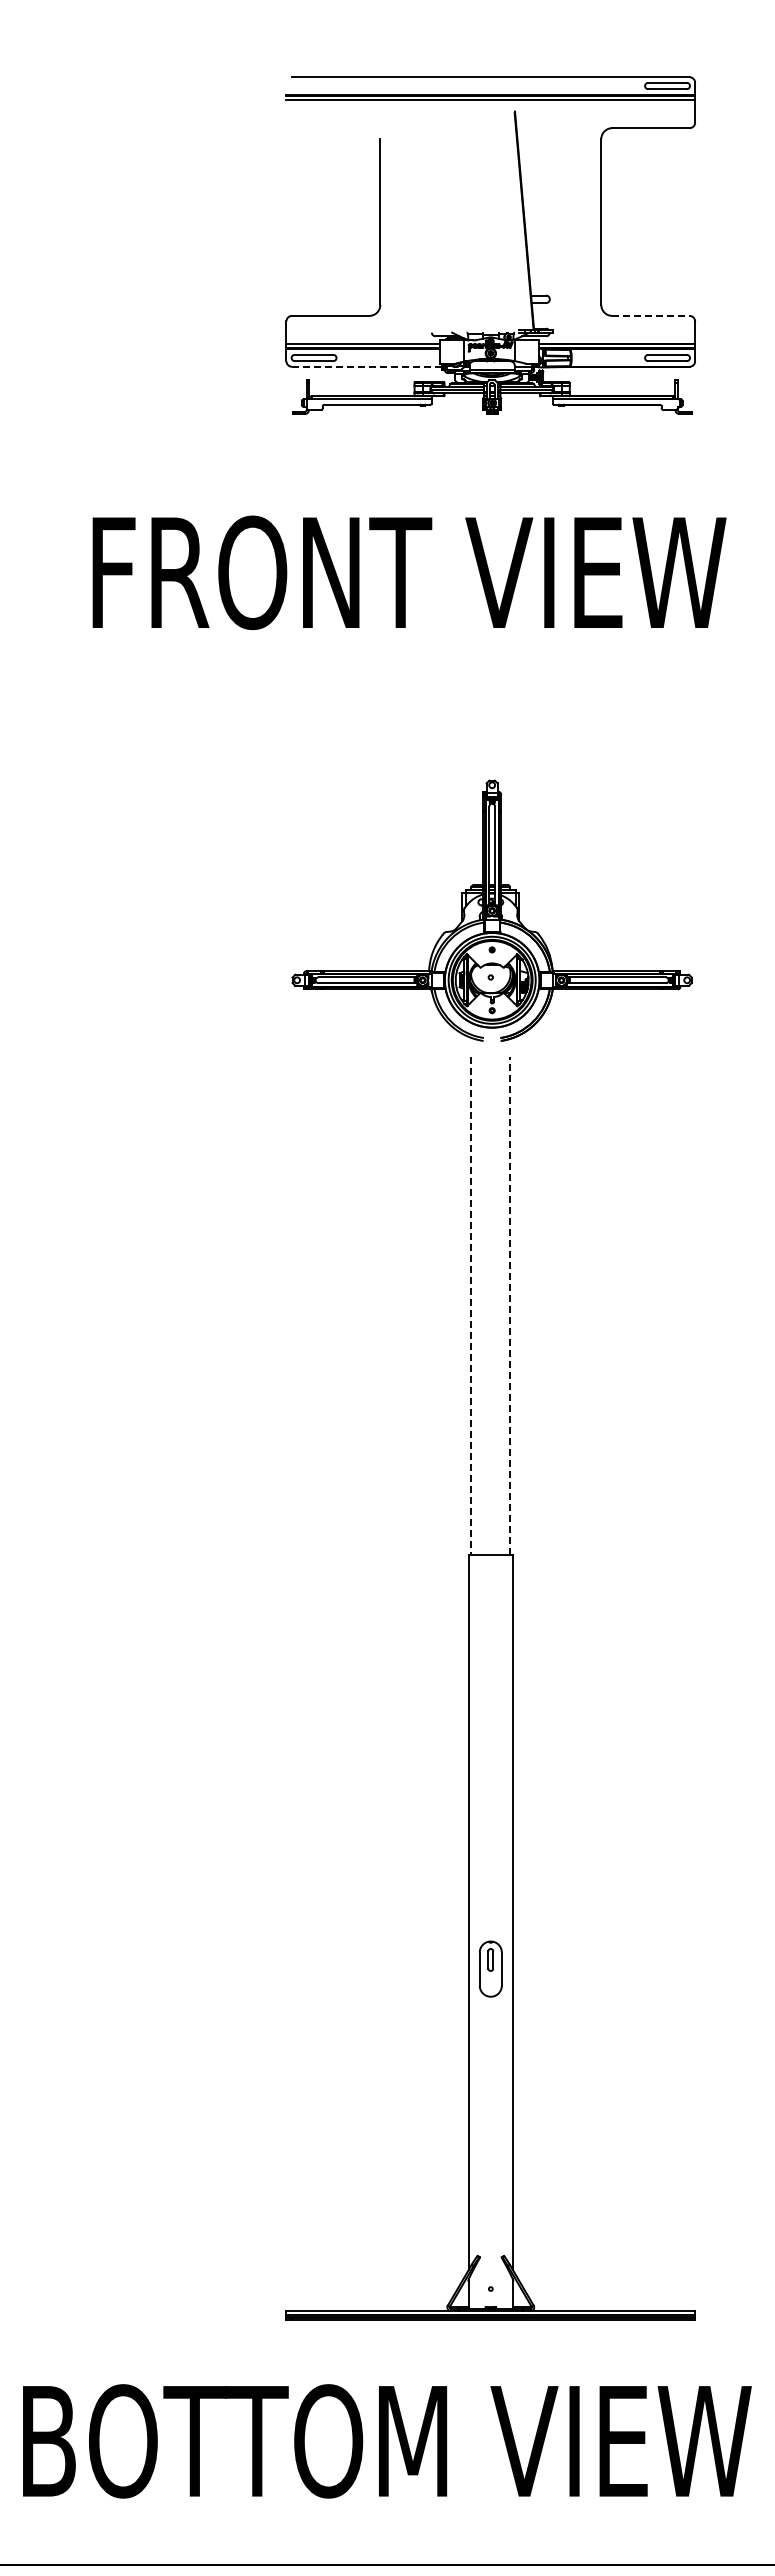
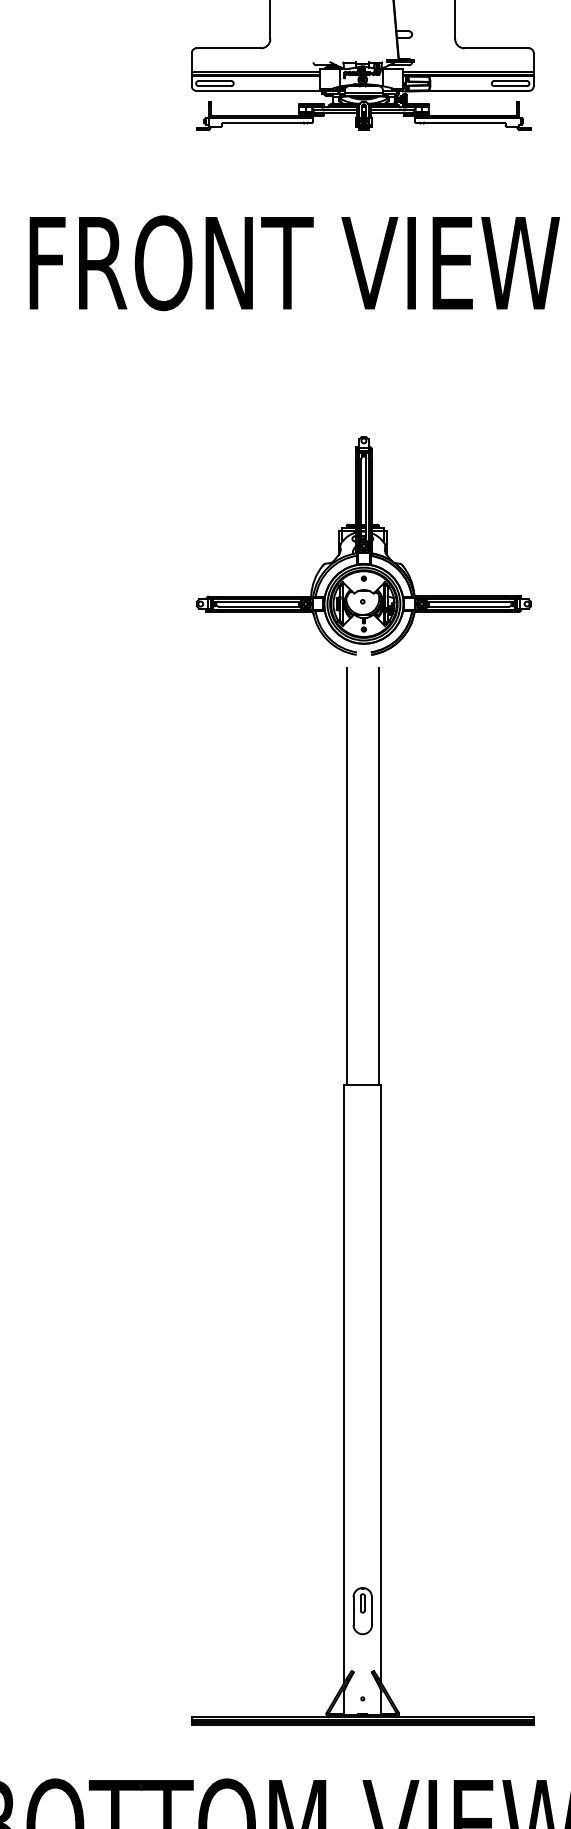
line: (650, 315) -> (496, 48), dashed -> solid
line: (366, 366) -> (258, 90), dashed -> solid
line: (471, 1306) -> (346, 876), dashed -> solid
line: (510, 1306) -> (379, 876), dashed -> solid
part: (490, 1968) -> (362, 1610), moved

